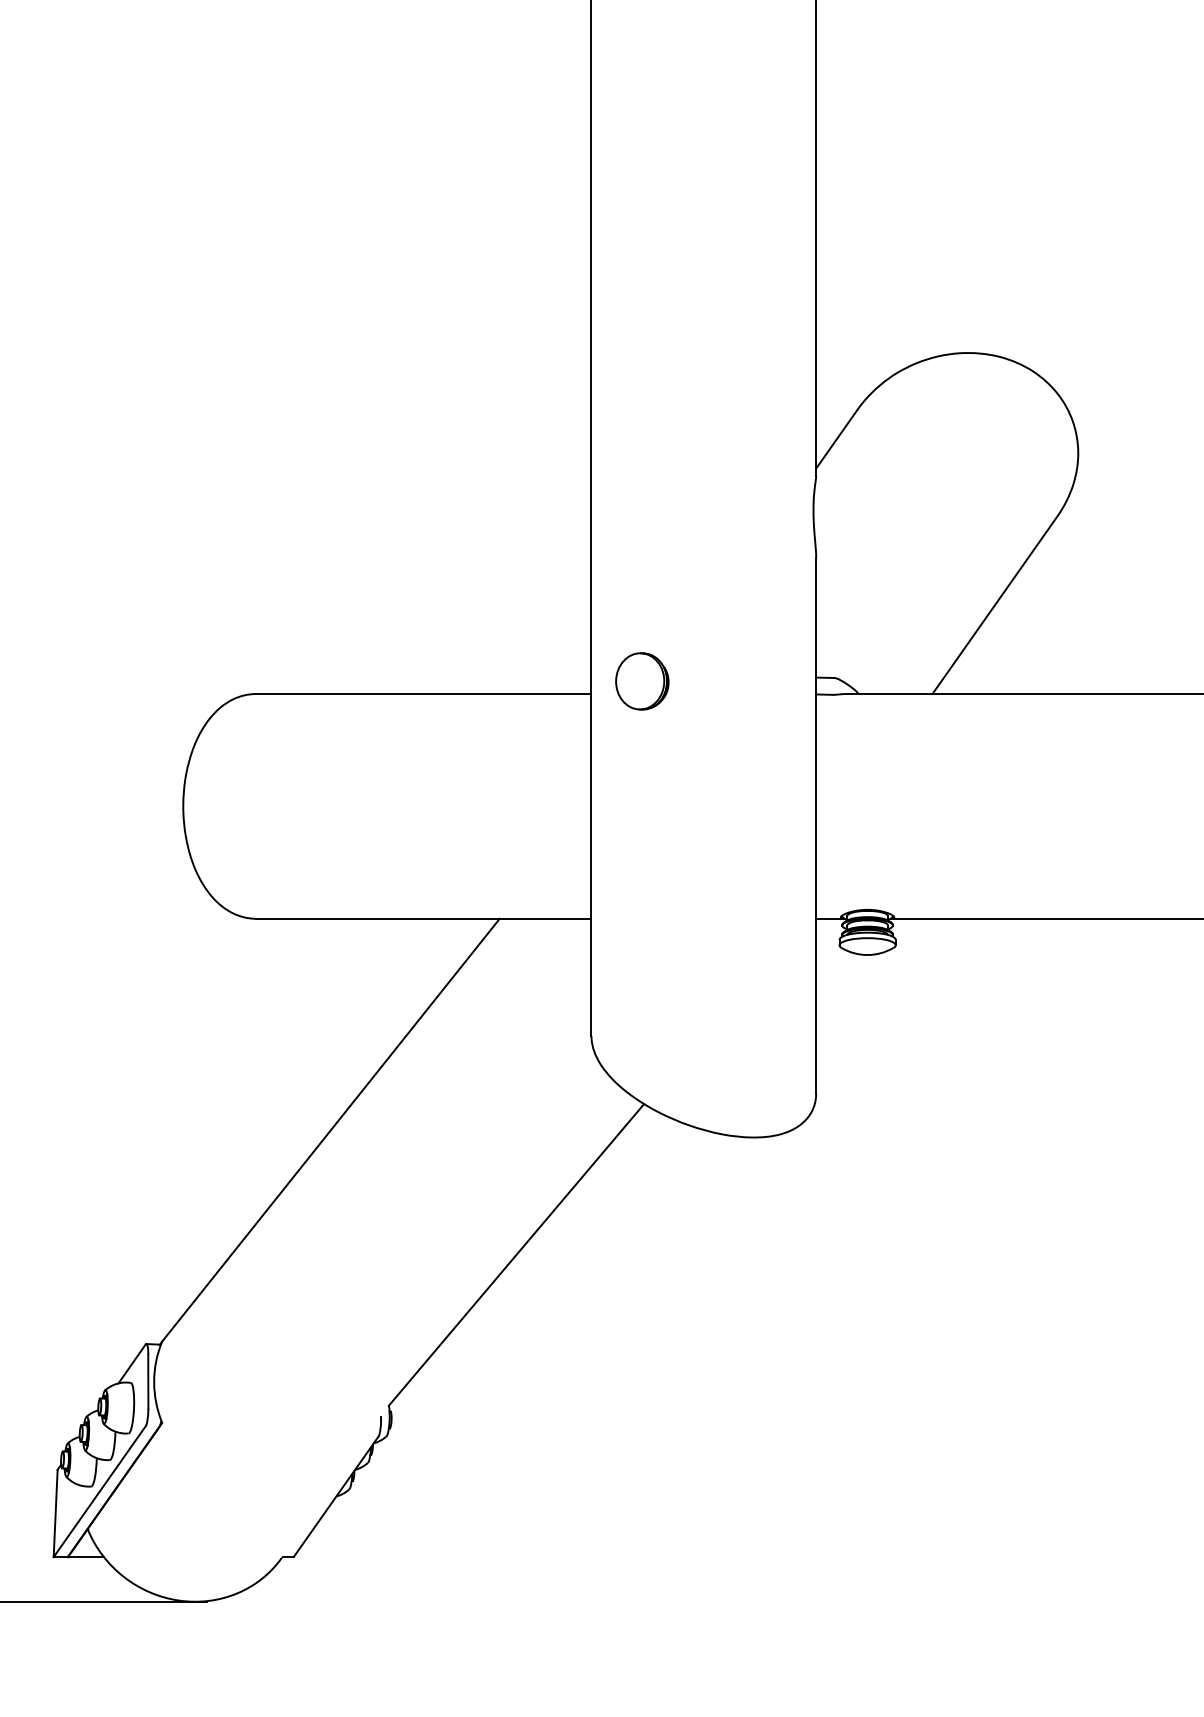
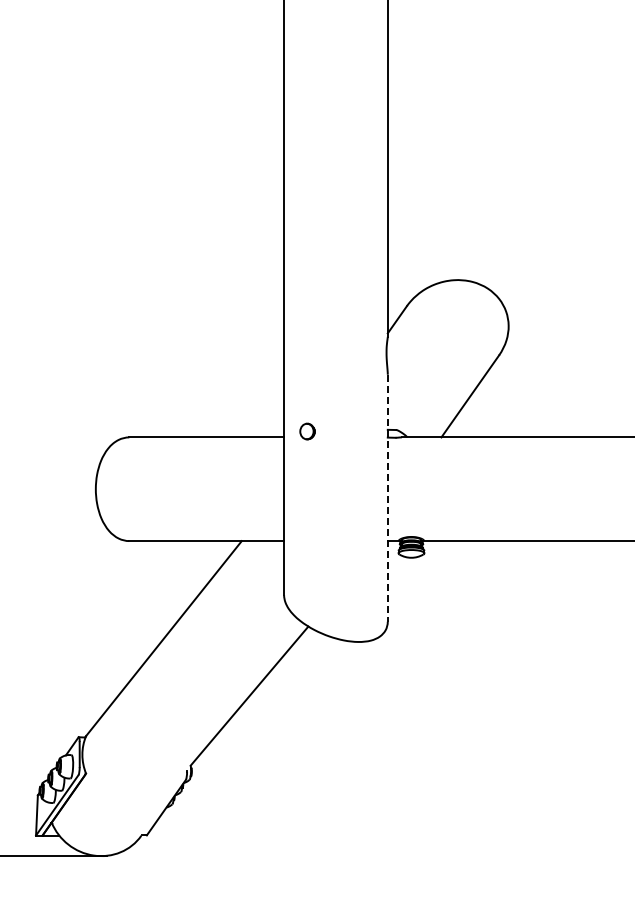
part: (642, 681) -> (307, 431), size x0.6
line: (815, 826) -> (387, 498), solid -> dashed

